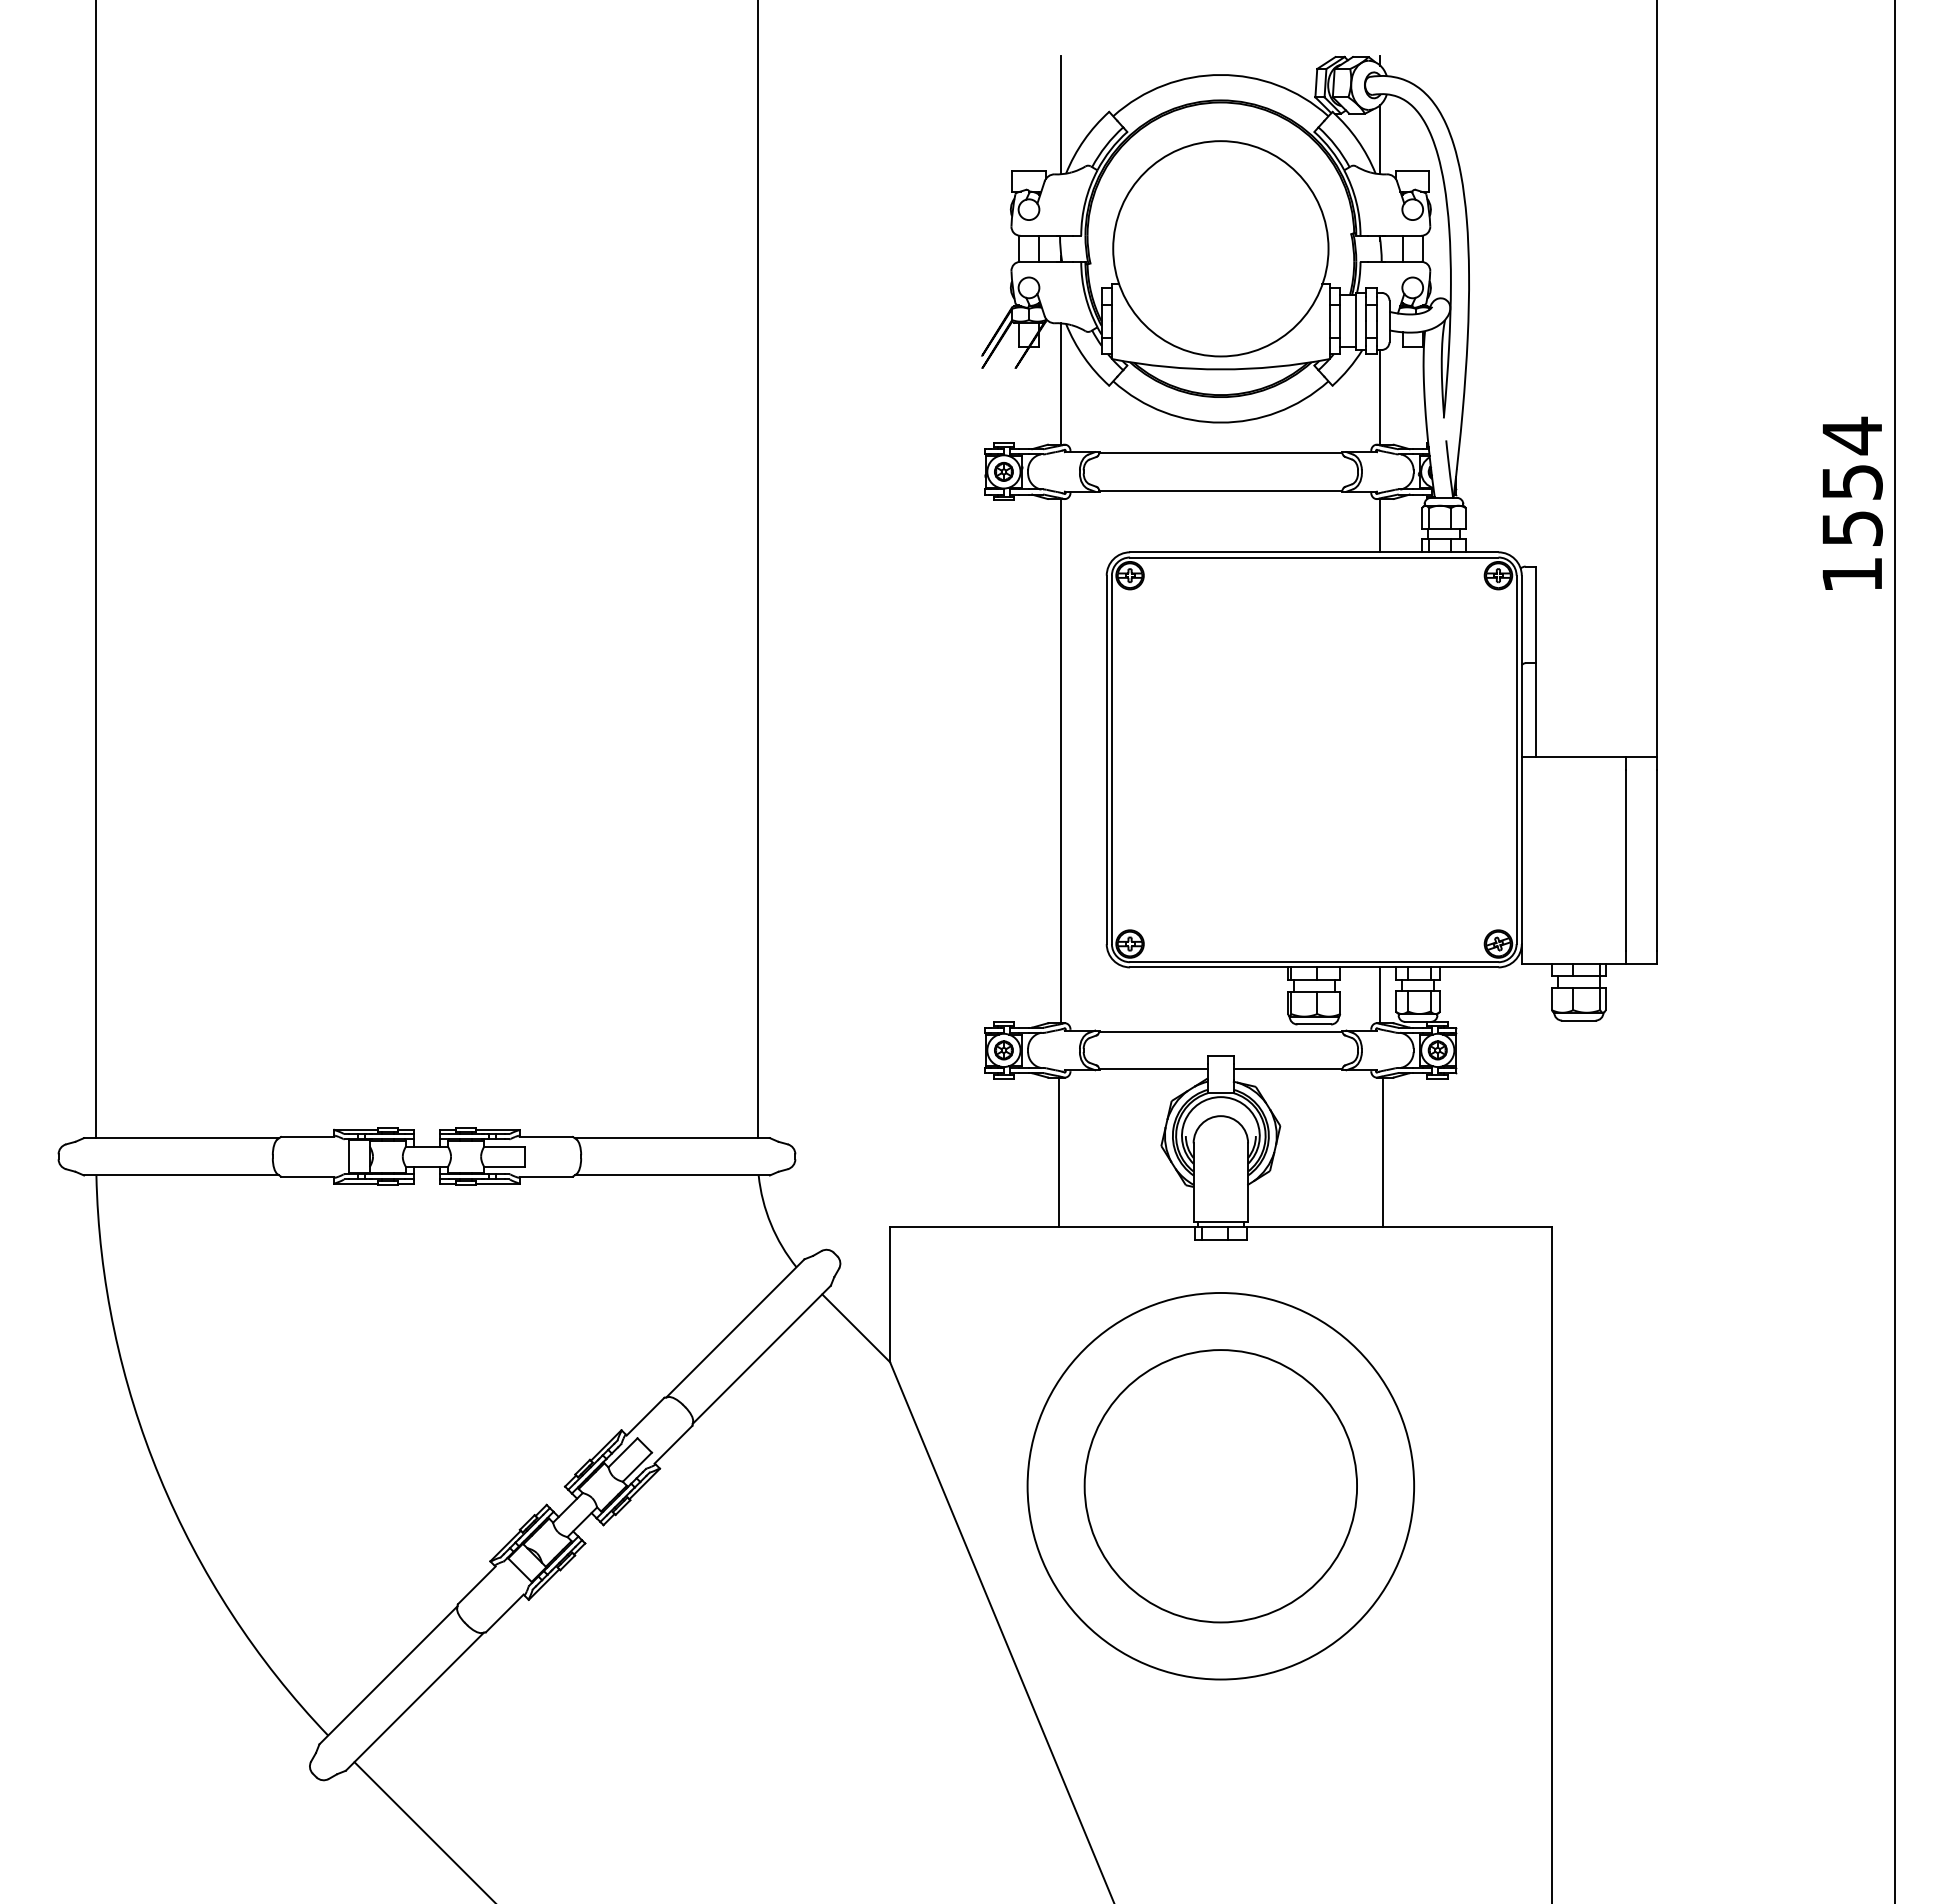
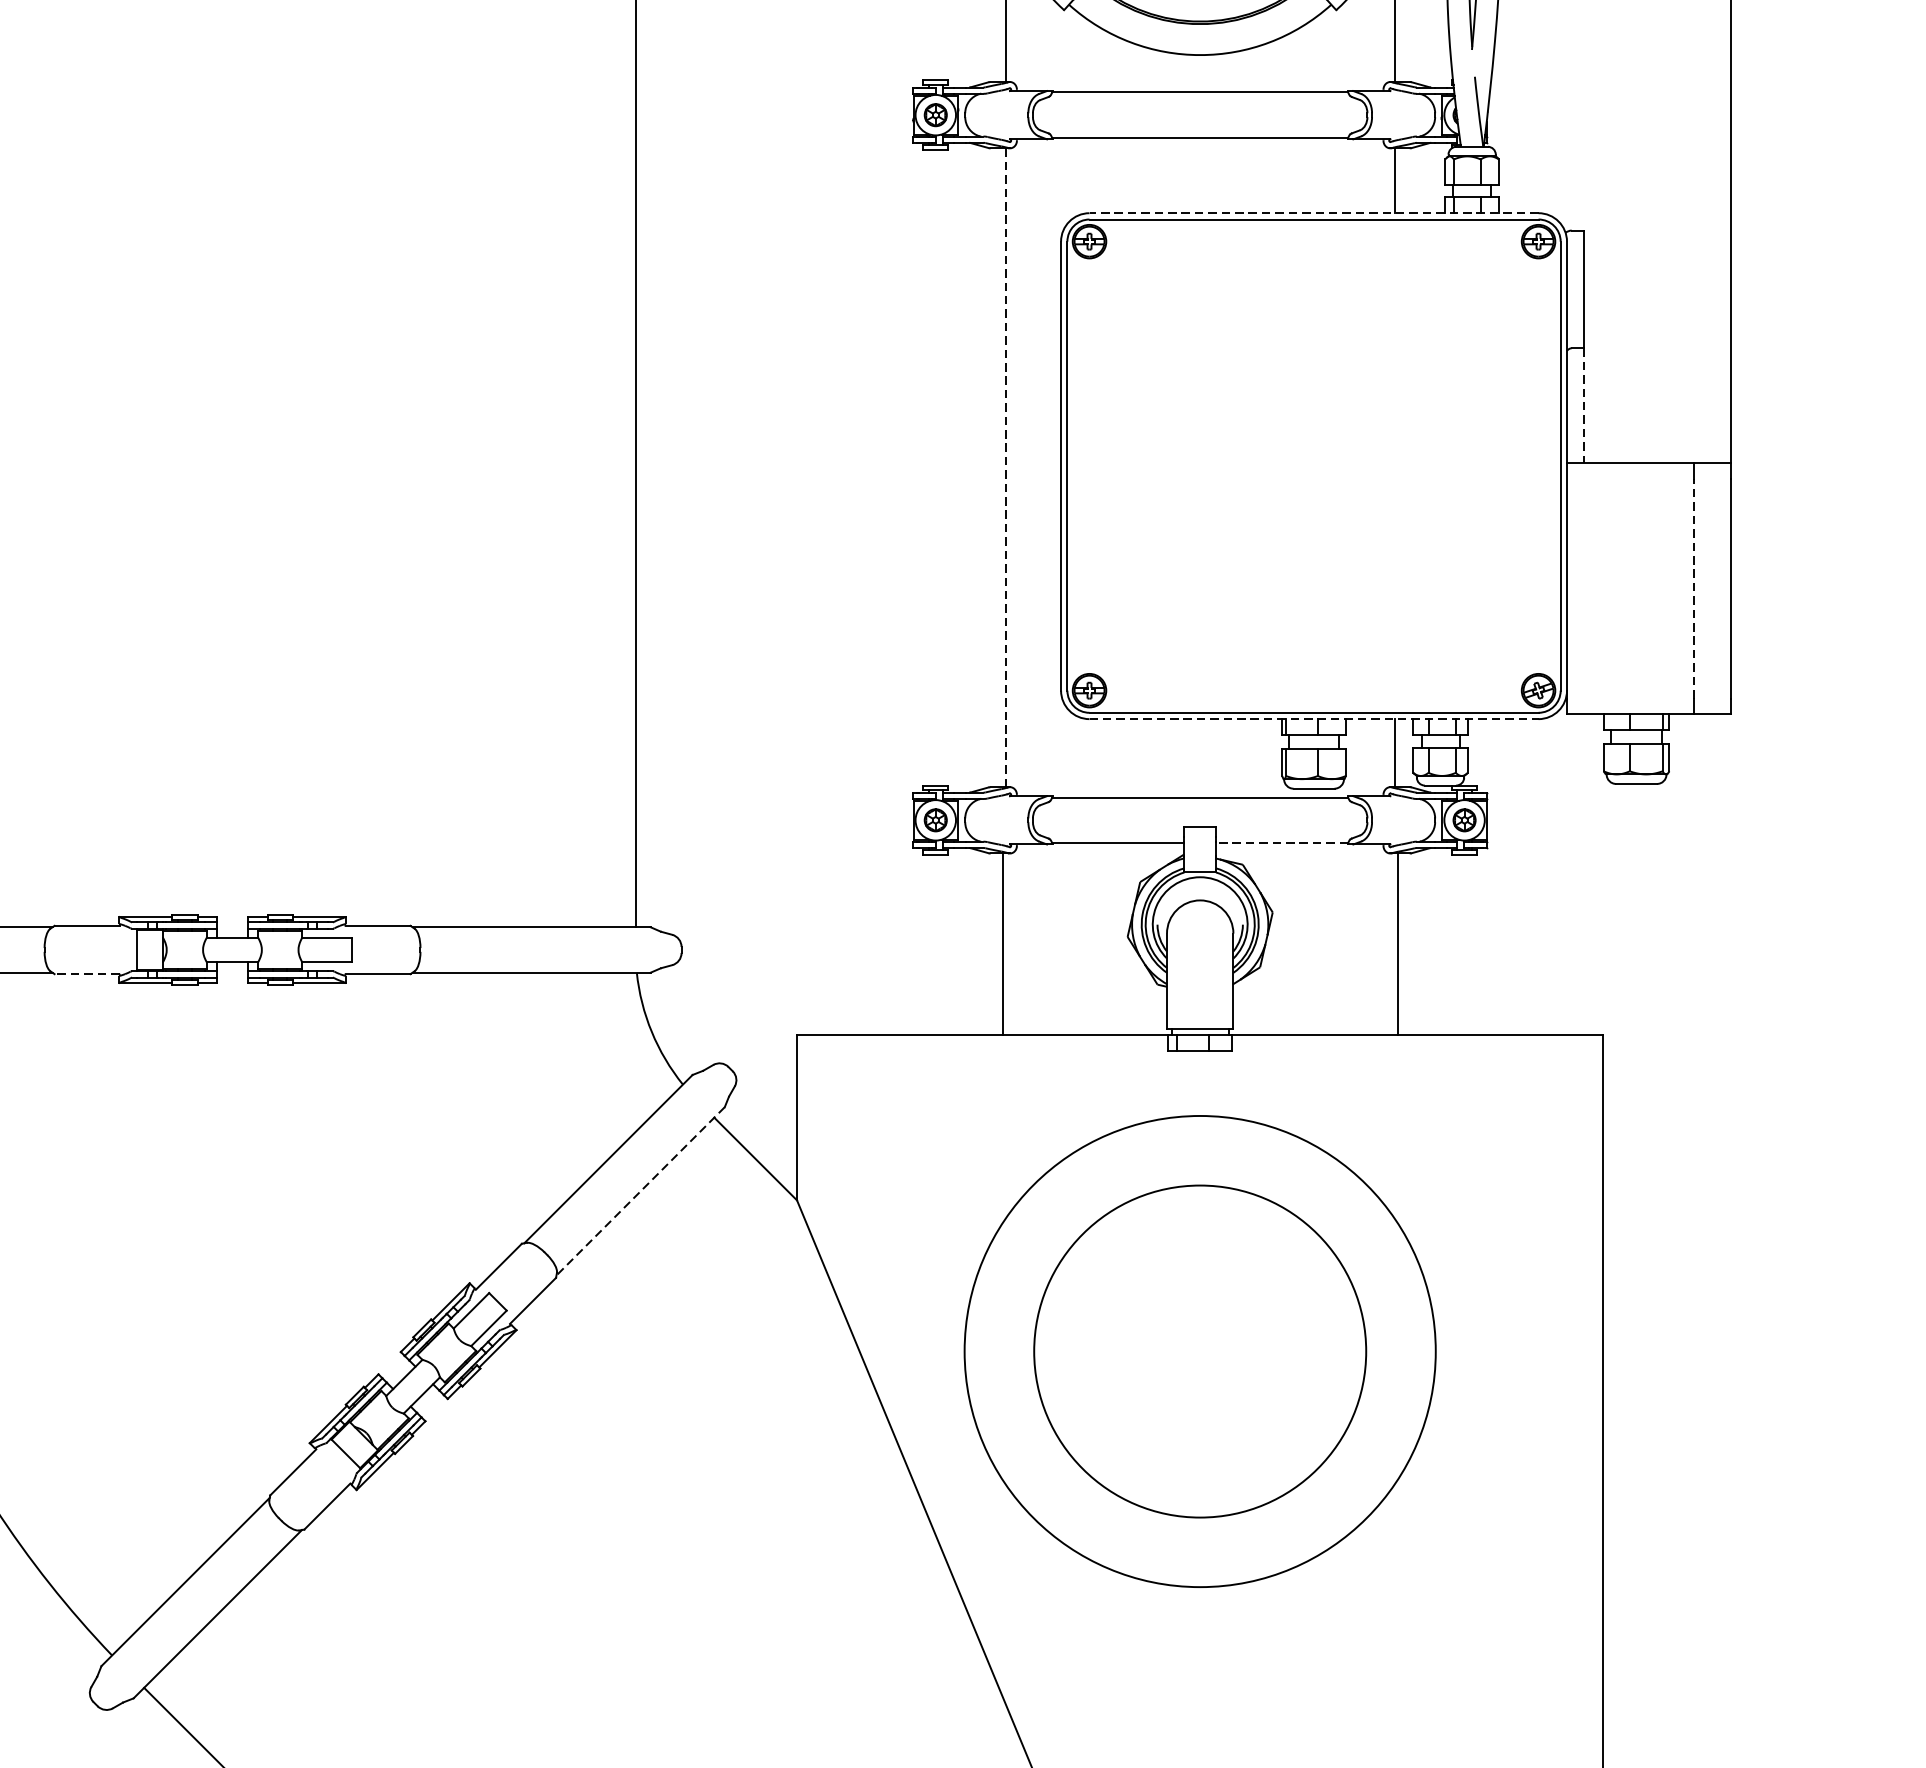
line: (1313, 552) -> (1313, 213), solid -> dashed
line: (1536, 710) -> (1584, 405), solid -> dashed
line: (1061, 760) -> (1005, 466), solid -> dashed
line: (1625, 859) -> (1693, 587), solid -> dashed
line: (1314, 967) -> (1314, 719), solid -> dashed
line: (1287, 1069) -> (1281, 843), solid -> dashed
line: (307, 1176) -> (86, 974), solid -> dashed
line: (761, 1354) -> (640, 1190), solid -> dashed

